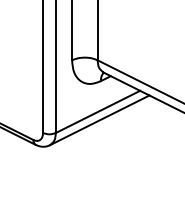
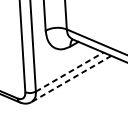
line: (98, 111) -> (70, 71), solid -> dashed
line: (99, 120) -> (71, 79), solid -> dashed

